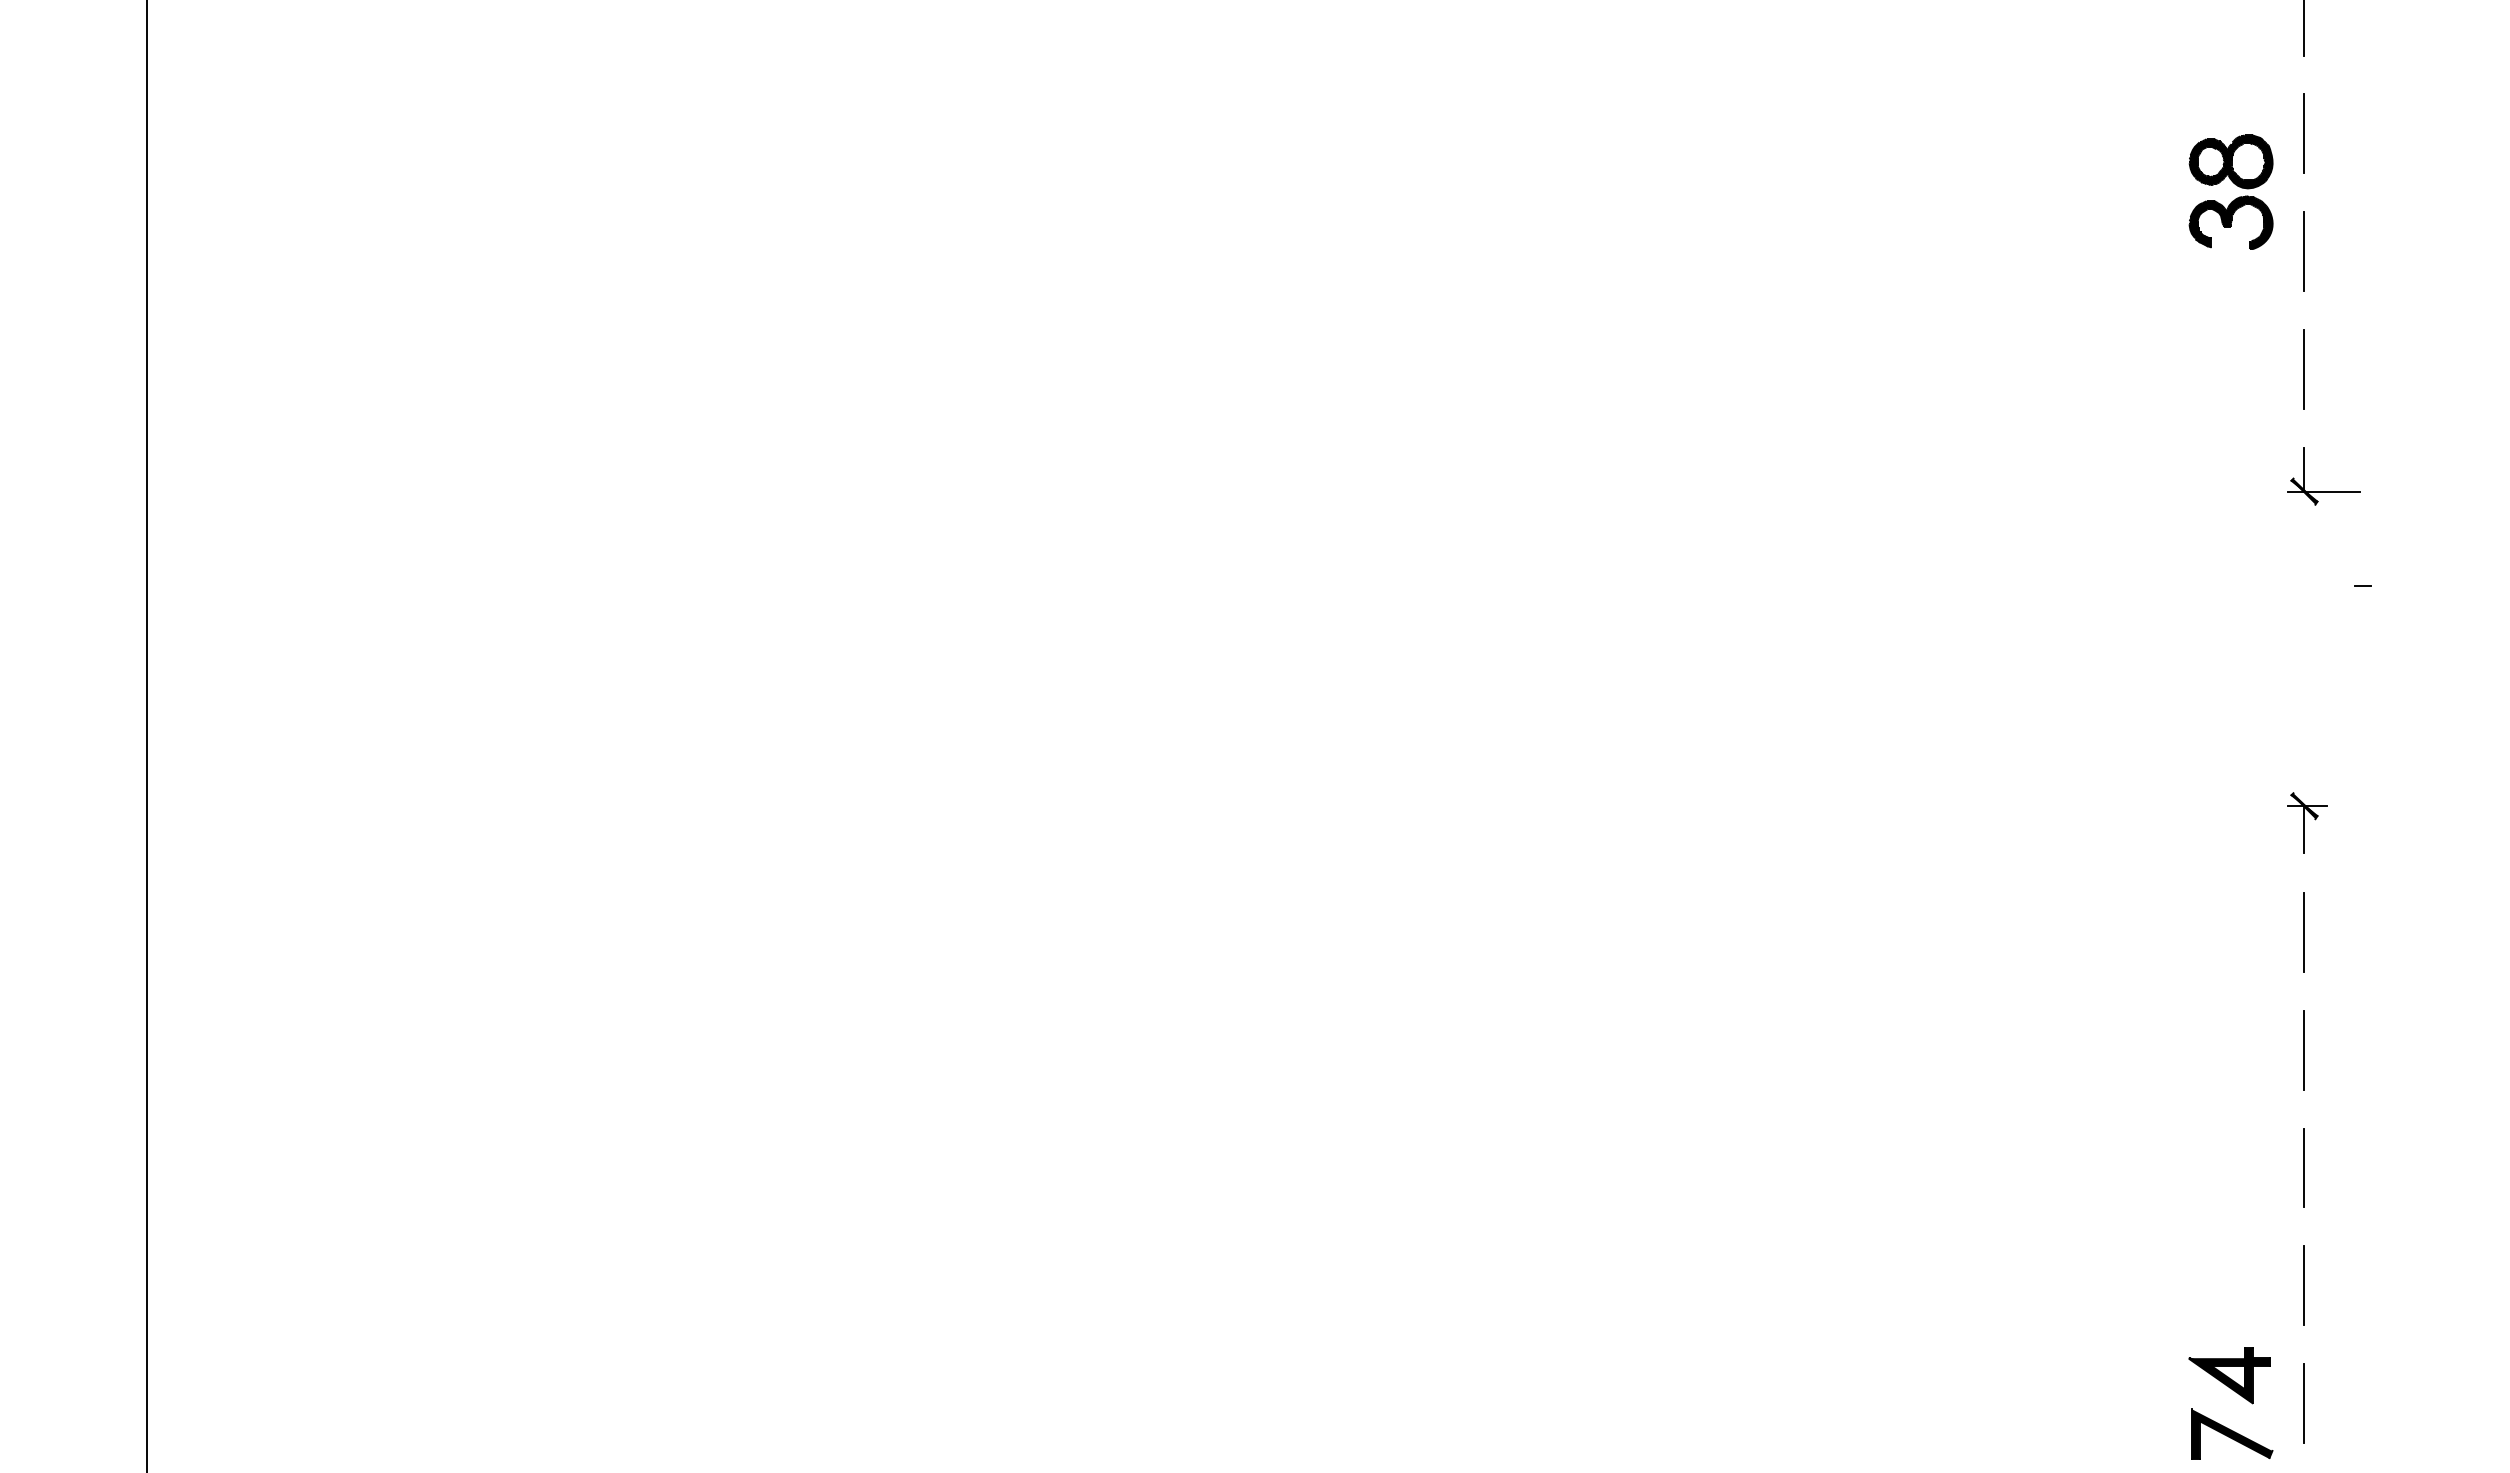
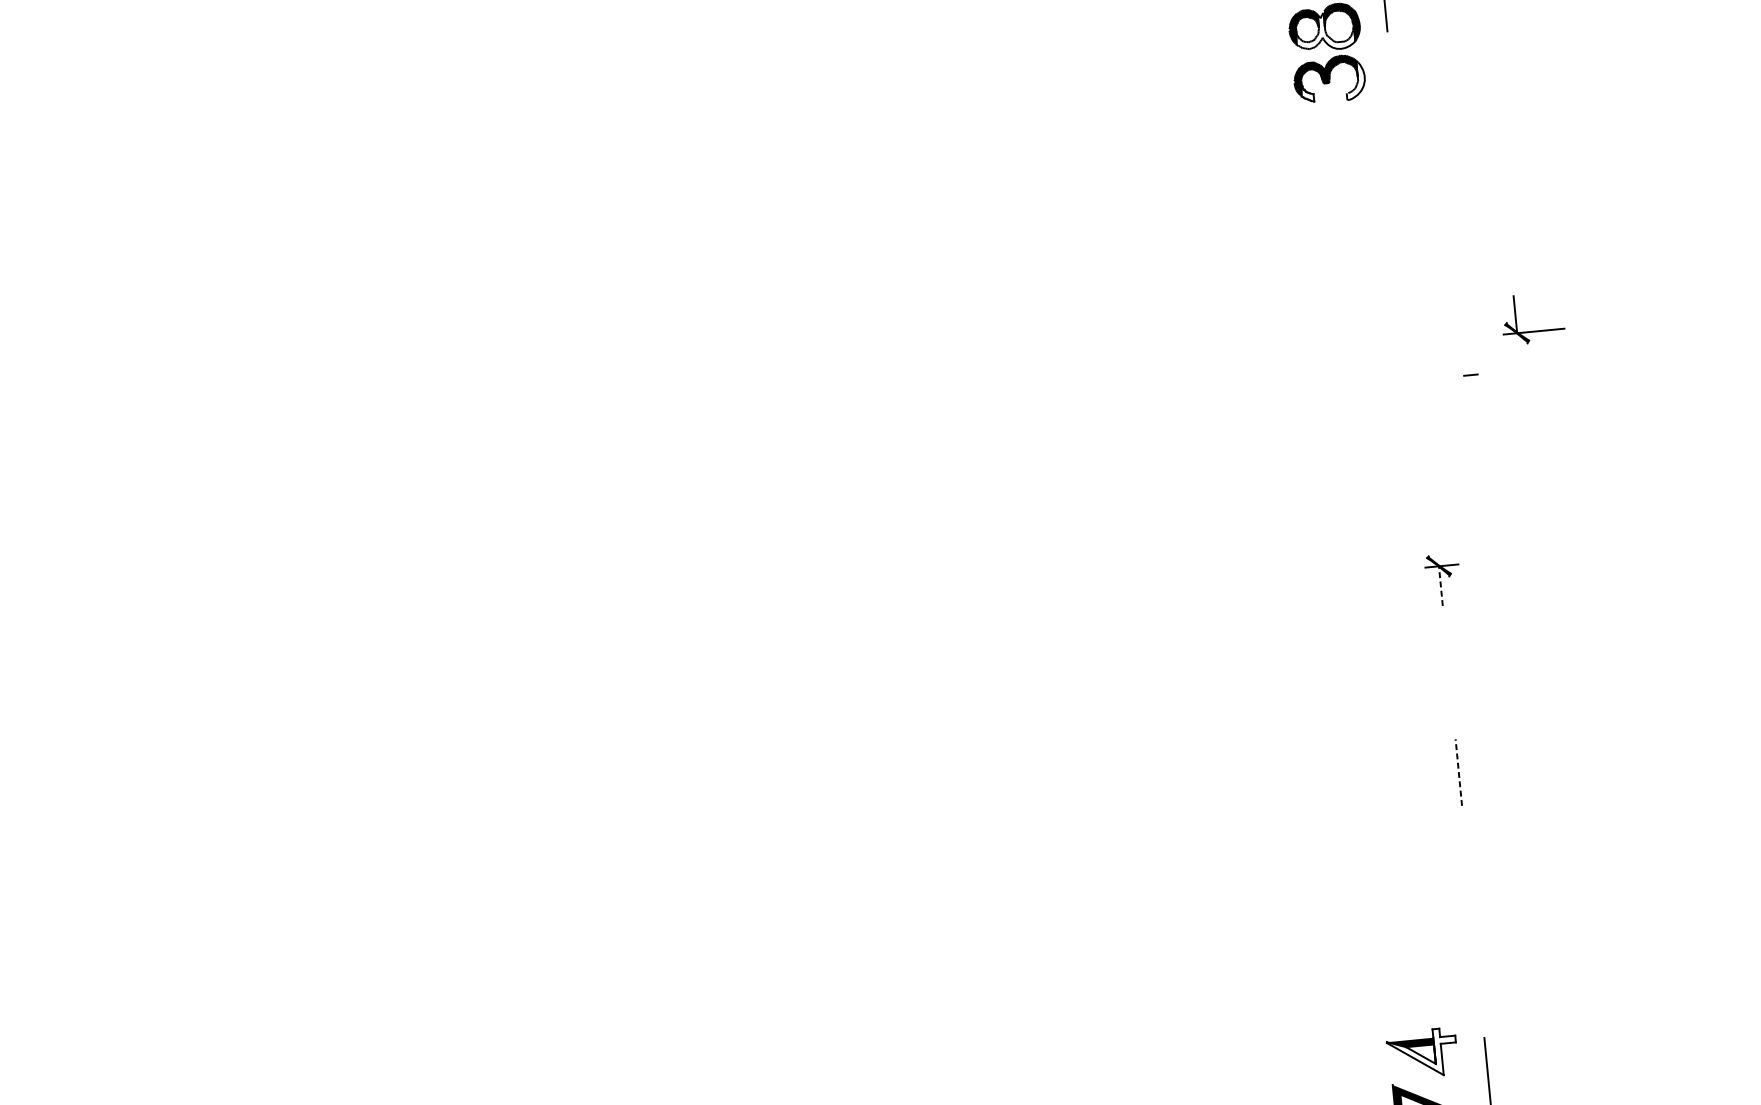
fill: (2230, 166) -> (1324, 31), removed
fill: (2260, 226) -> (1354, 80), removed
fill: (2203, 235) -> (1307, 92), removed
line: (2304, 251) -> (1393, 97), removed
line: (2304, 369) -> (1403, 197), removed
part: (2323, 491) -> (1533, 331), moved
line: (2304, 829) -> (1440, 586), solid -> dashed
line: (2304, 932) -> (1449, 673), removed
line: (2304, 1049) -> (1458, 771), solid -> dashed
line: (2304, 1167) -> (1468, 871), removed
line: (2304, 1285) -> (1478, 971), removed
fill: (2229, 1375) -> (1422, 1053), removed

